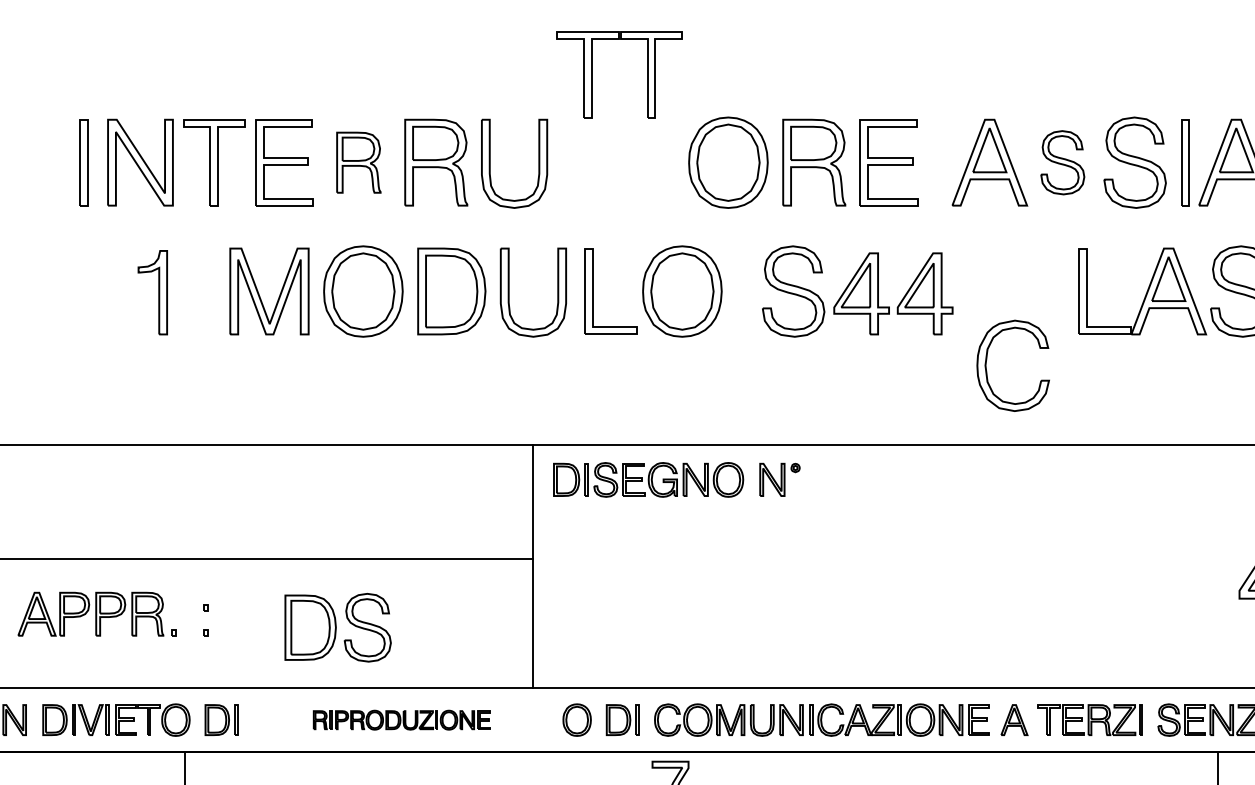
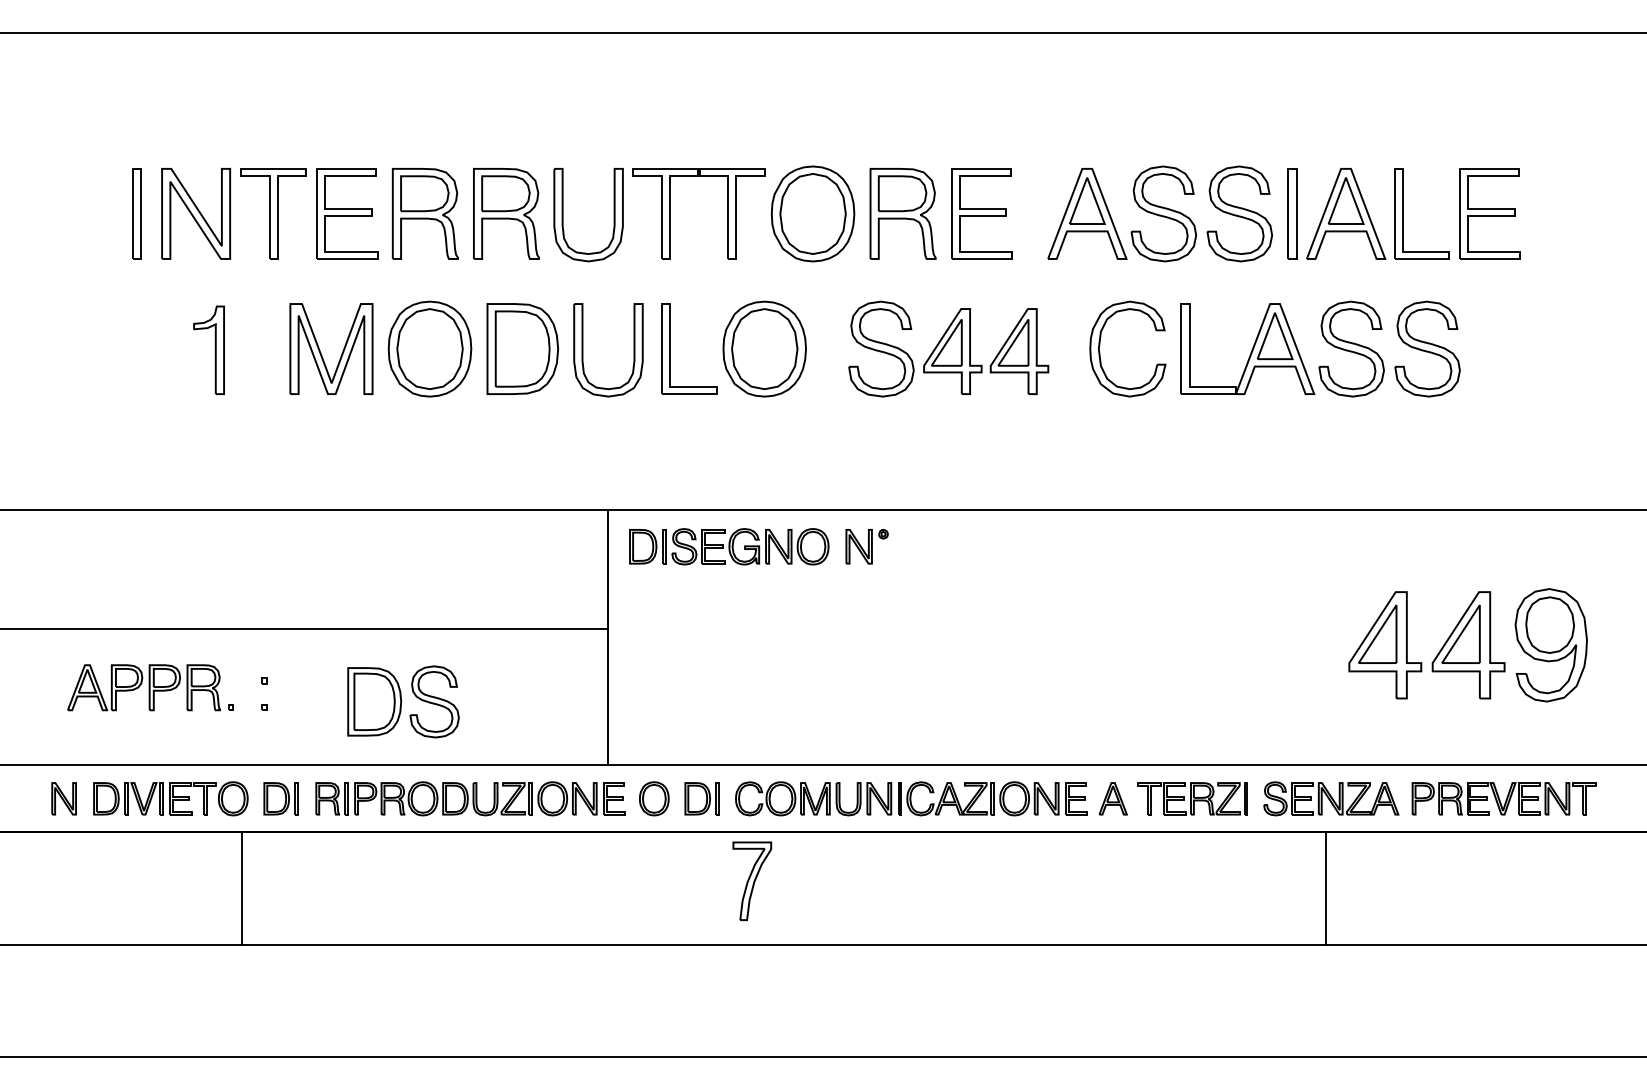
part: (592, 74) -> (670, 213), moved
part: (358, 162) -> (424, 213), size x1.43
part: (1062, 162) -> (1163, 213), size x1.43
part: (987, 362) -> (1100, 345), moved
part: (401, 719) -> (470, 798), size x1.67

